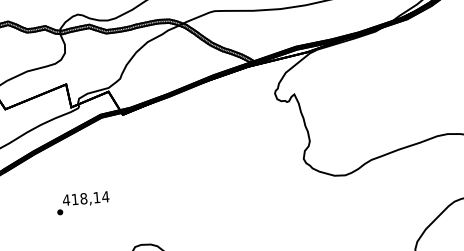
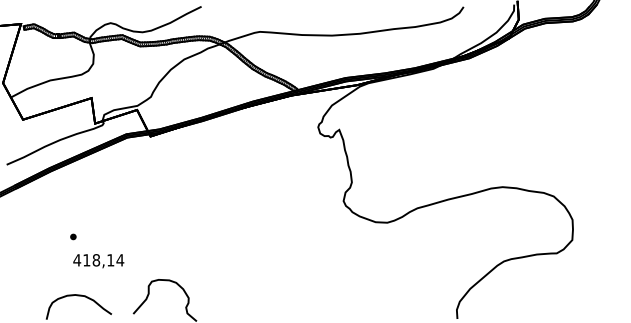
text: (85, 199) -> (98, 261), moved

